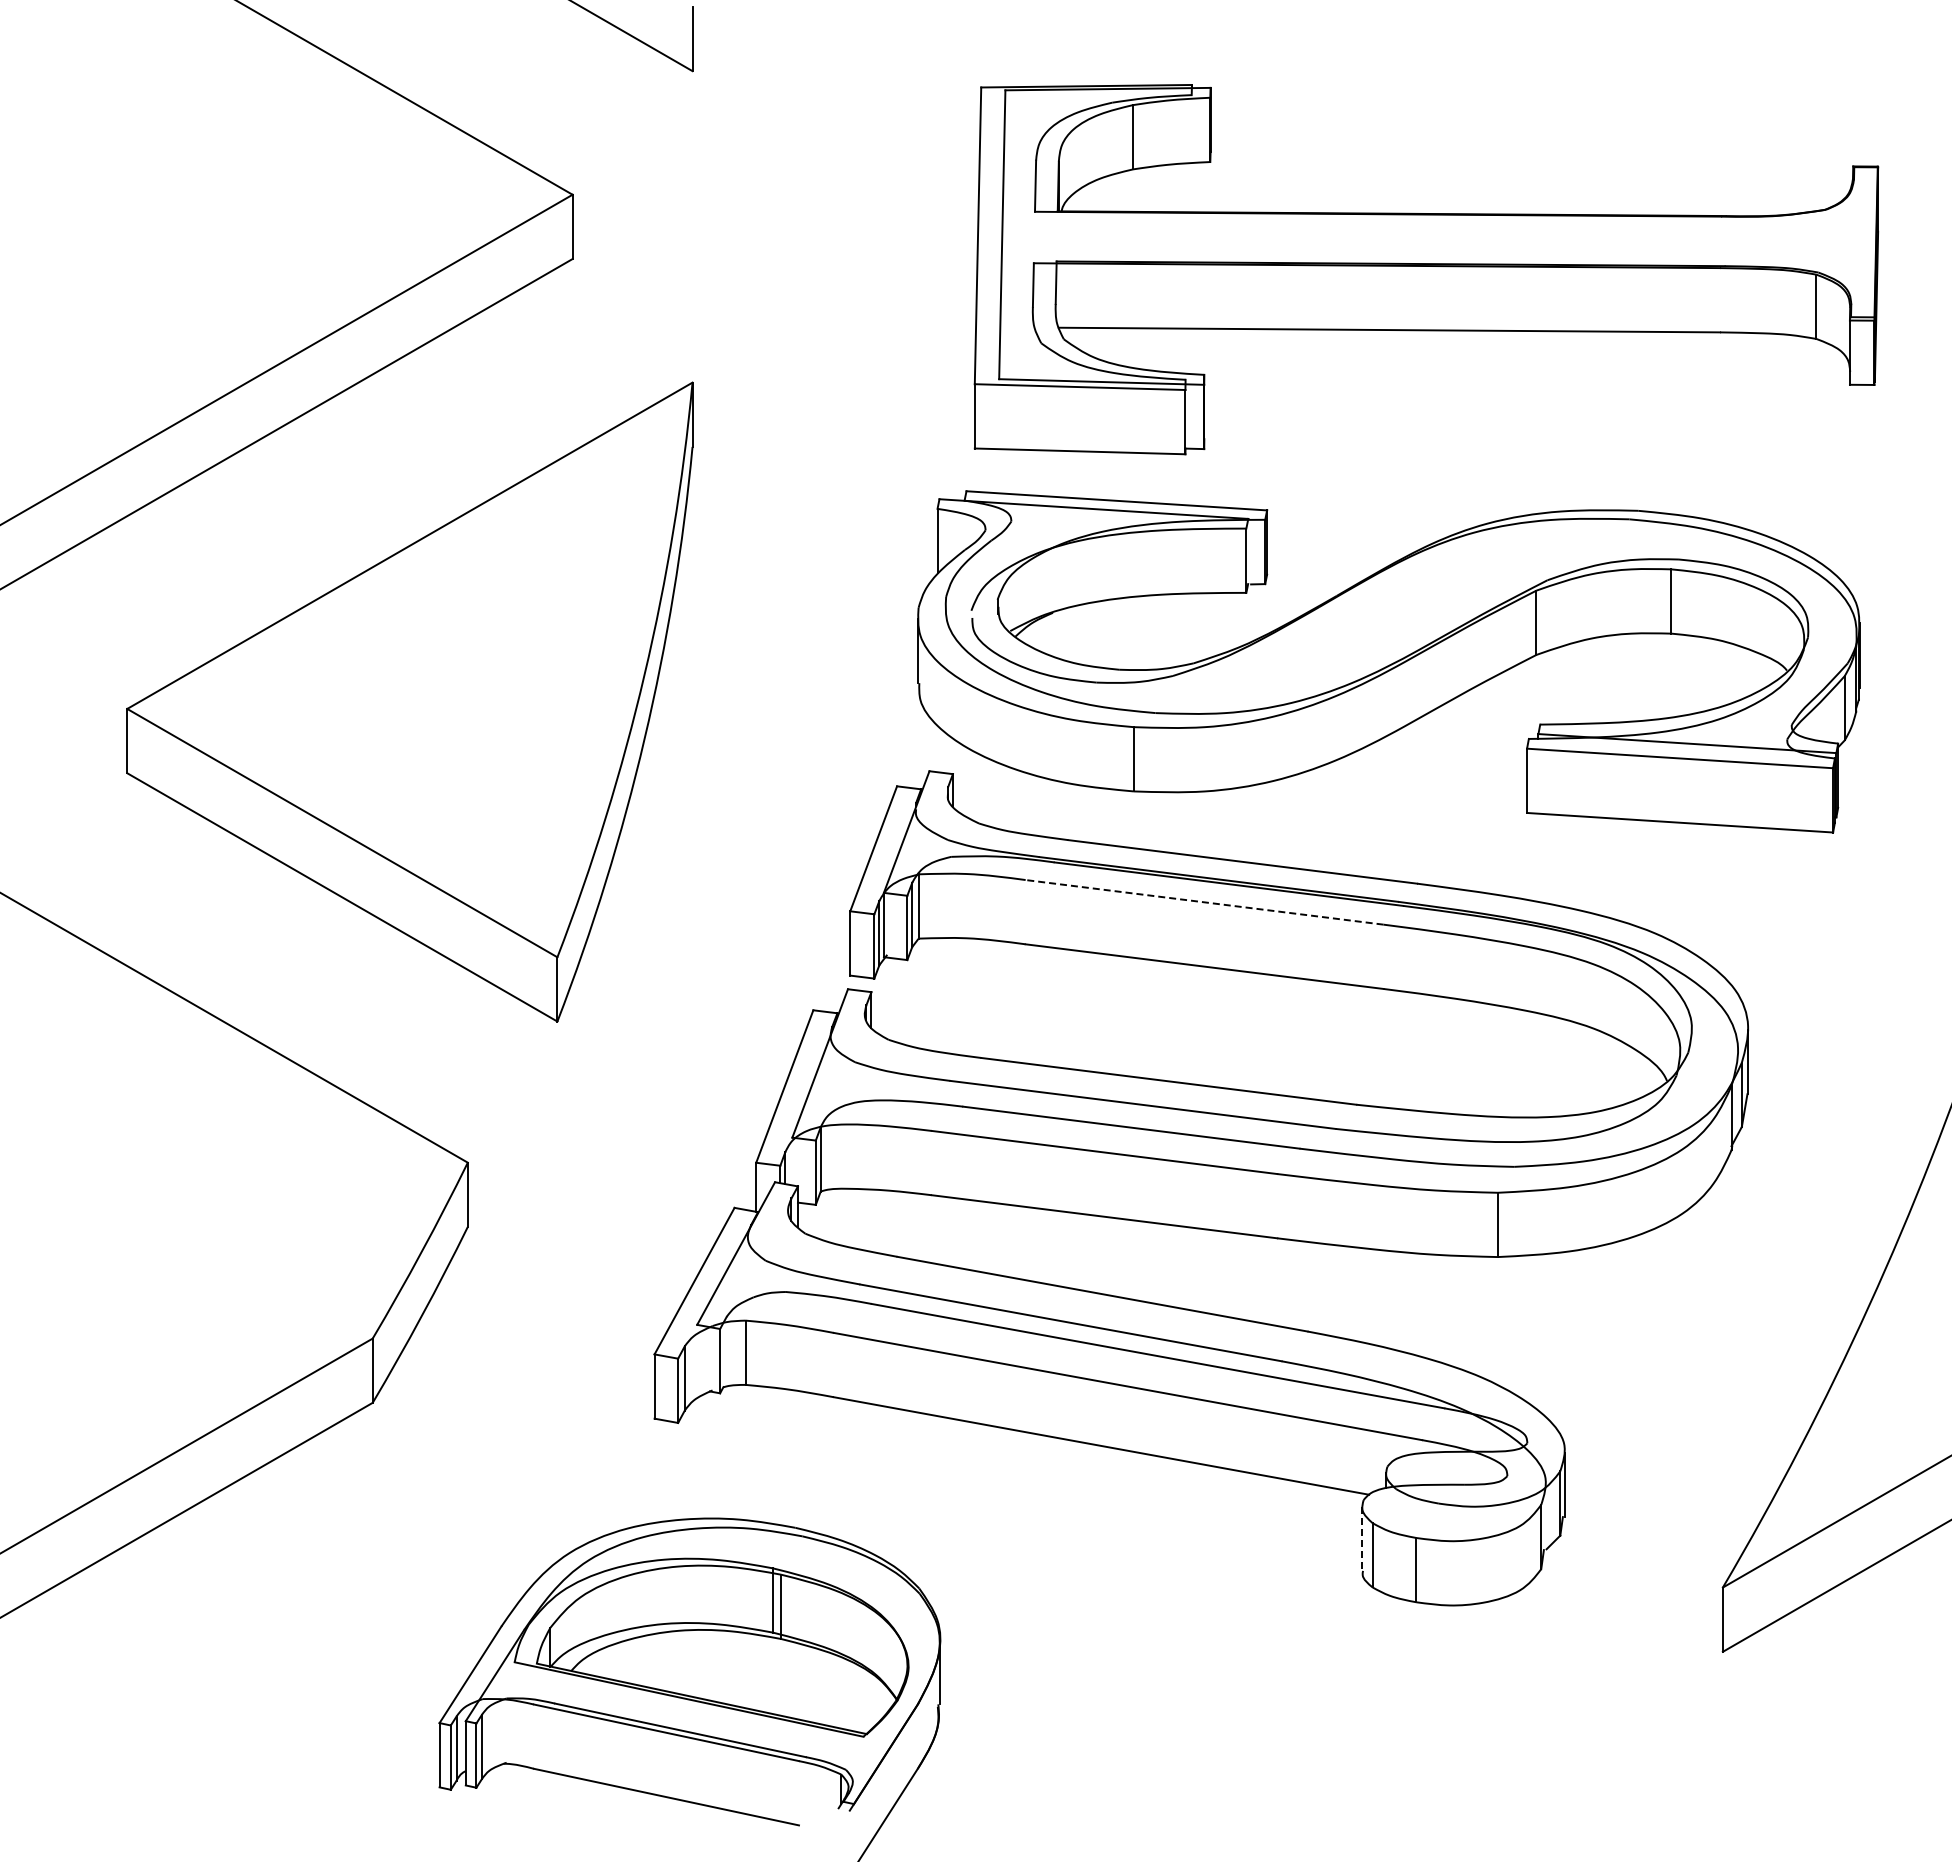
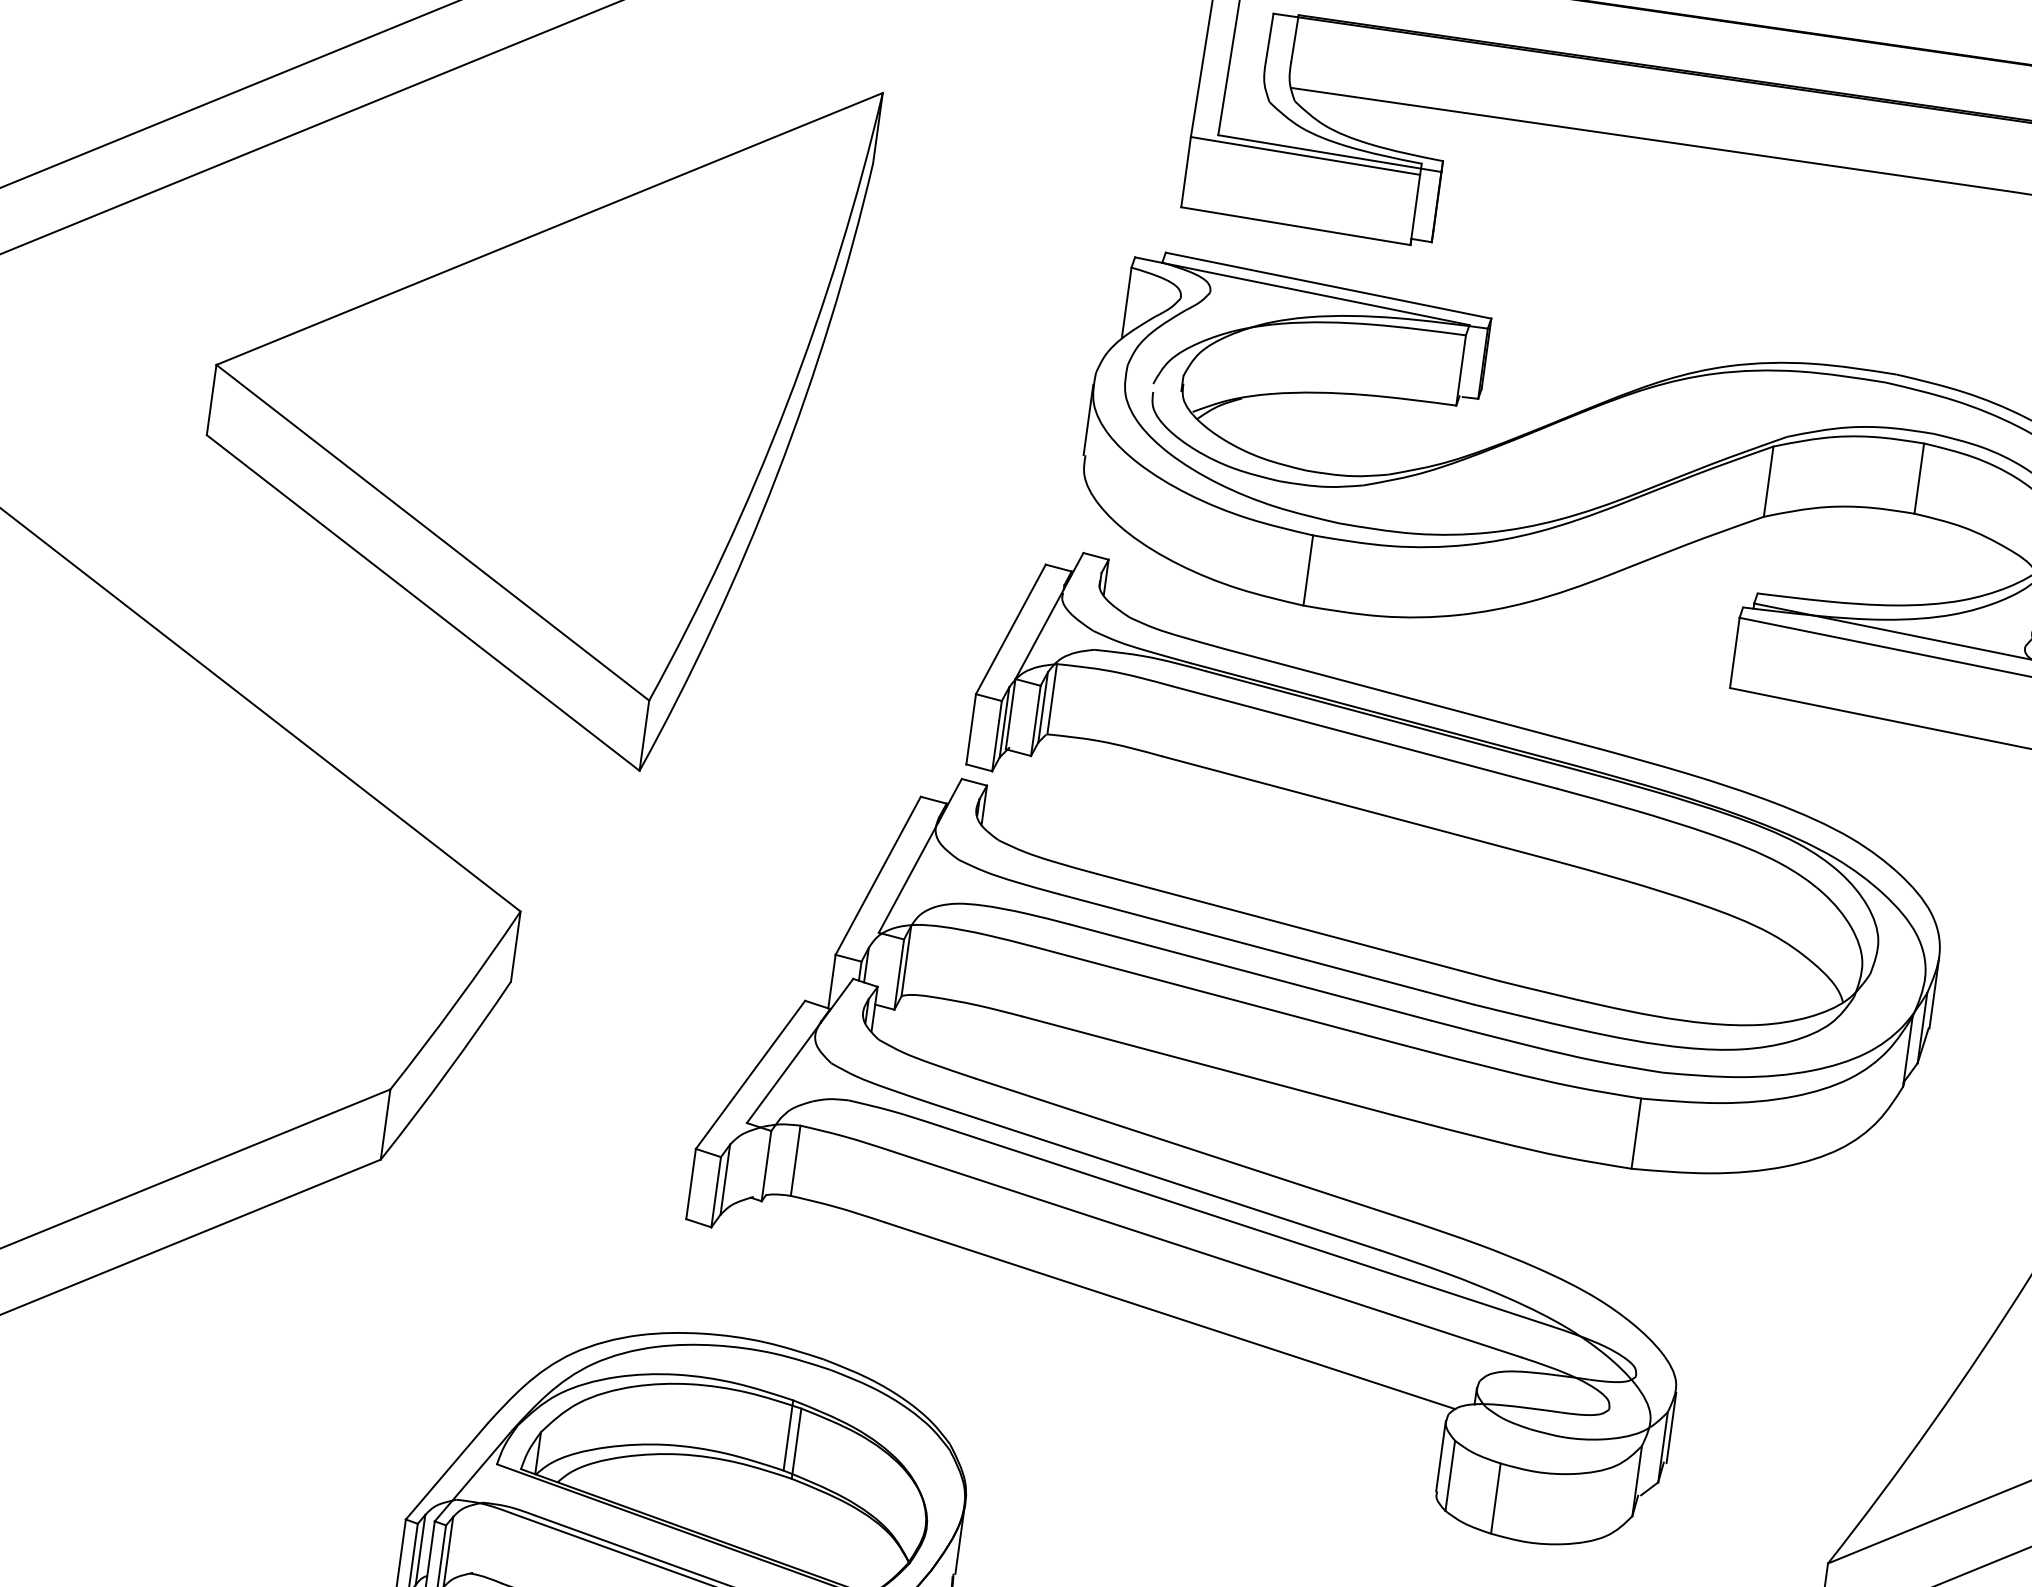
line: (1204, 902) -> (1364, 737), dashed -> solid
line: (1361, 1539) -> (1440, 1456), dashed -> solid

